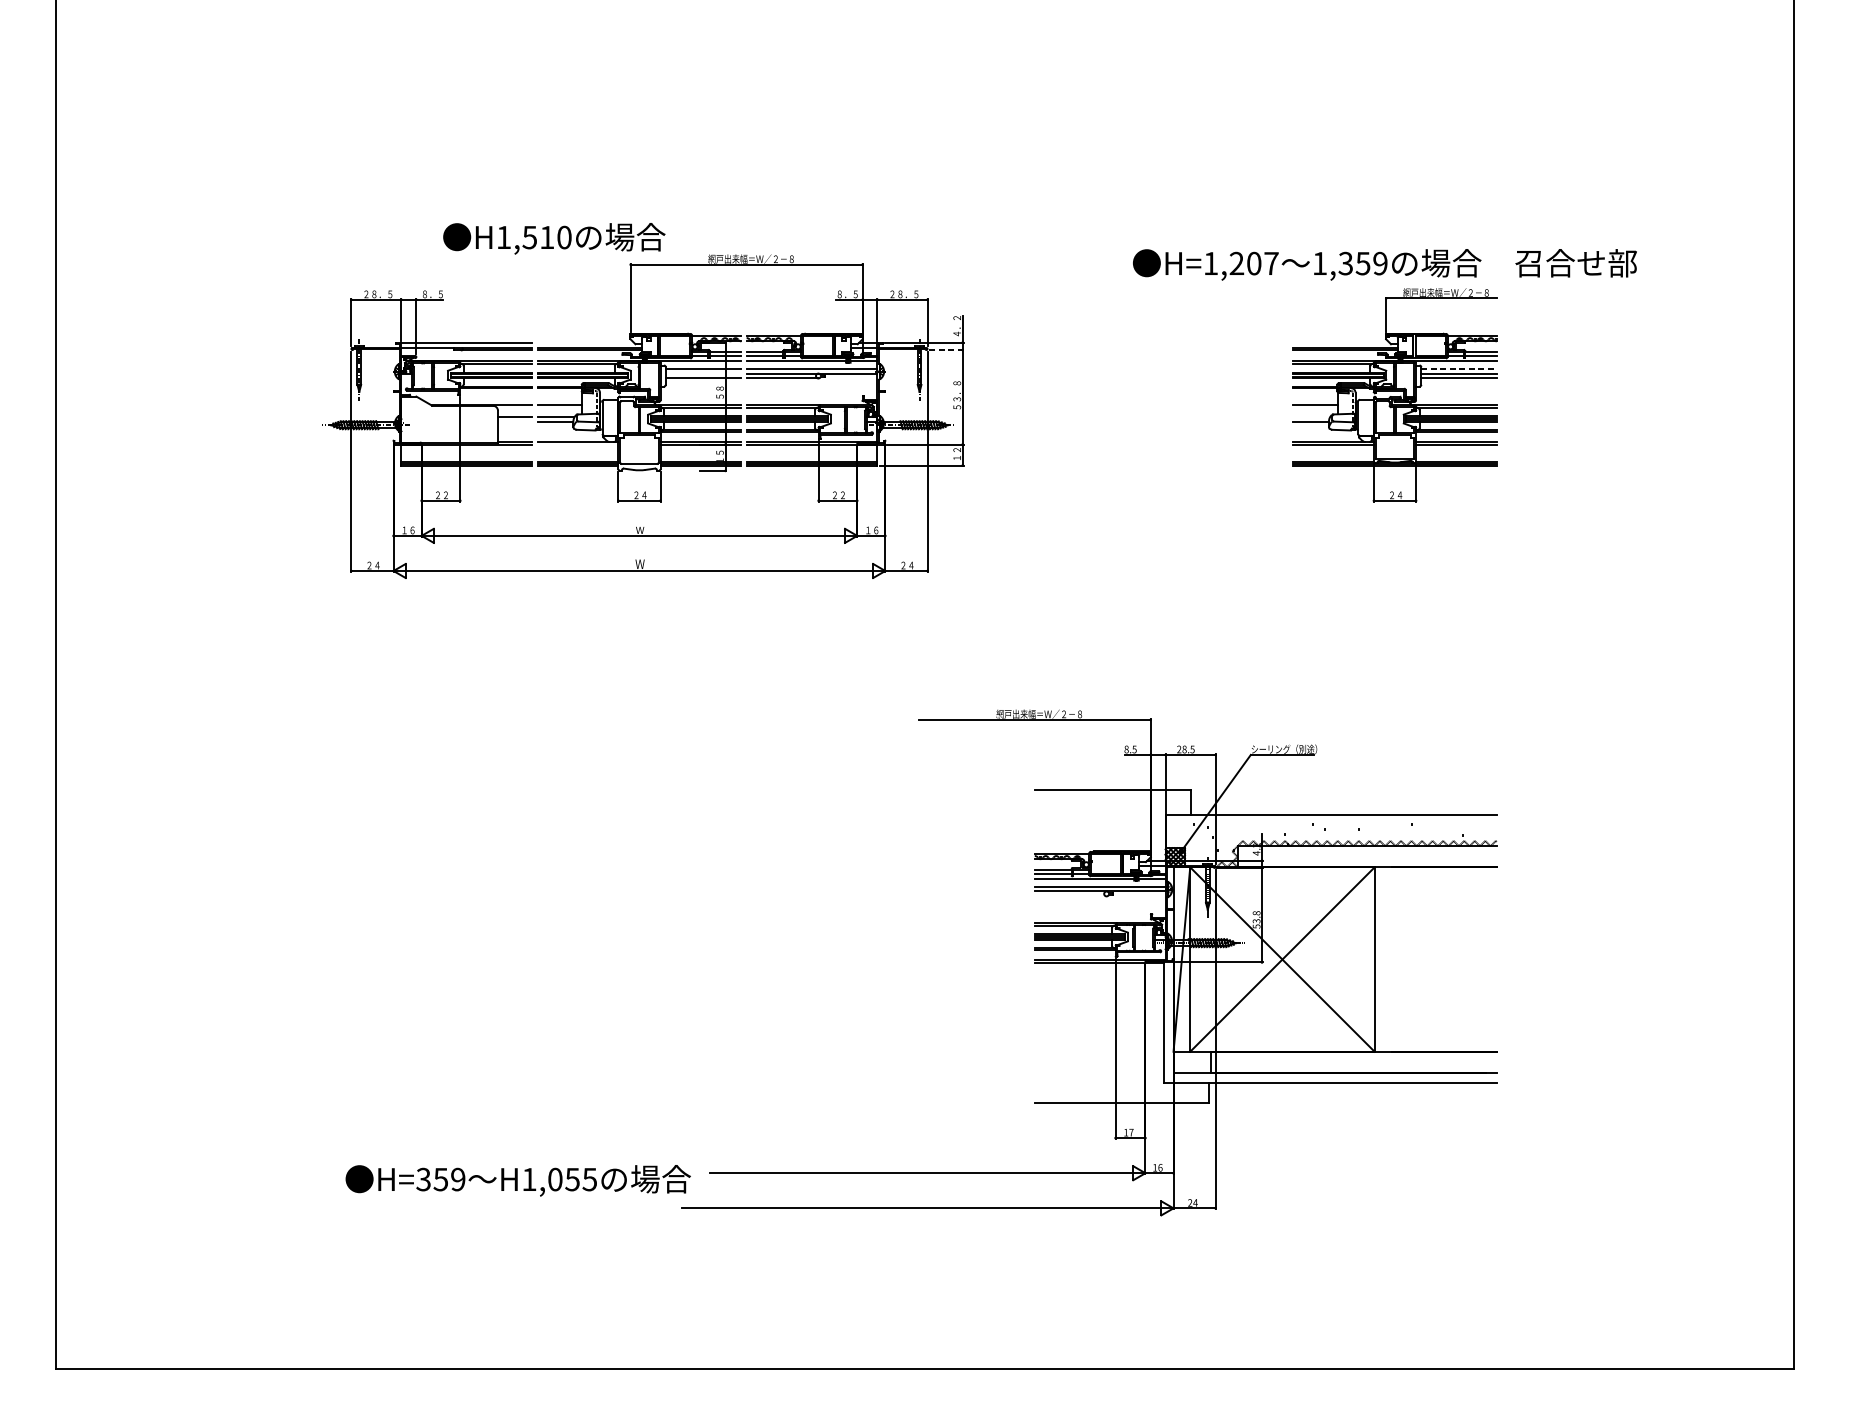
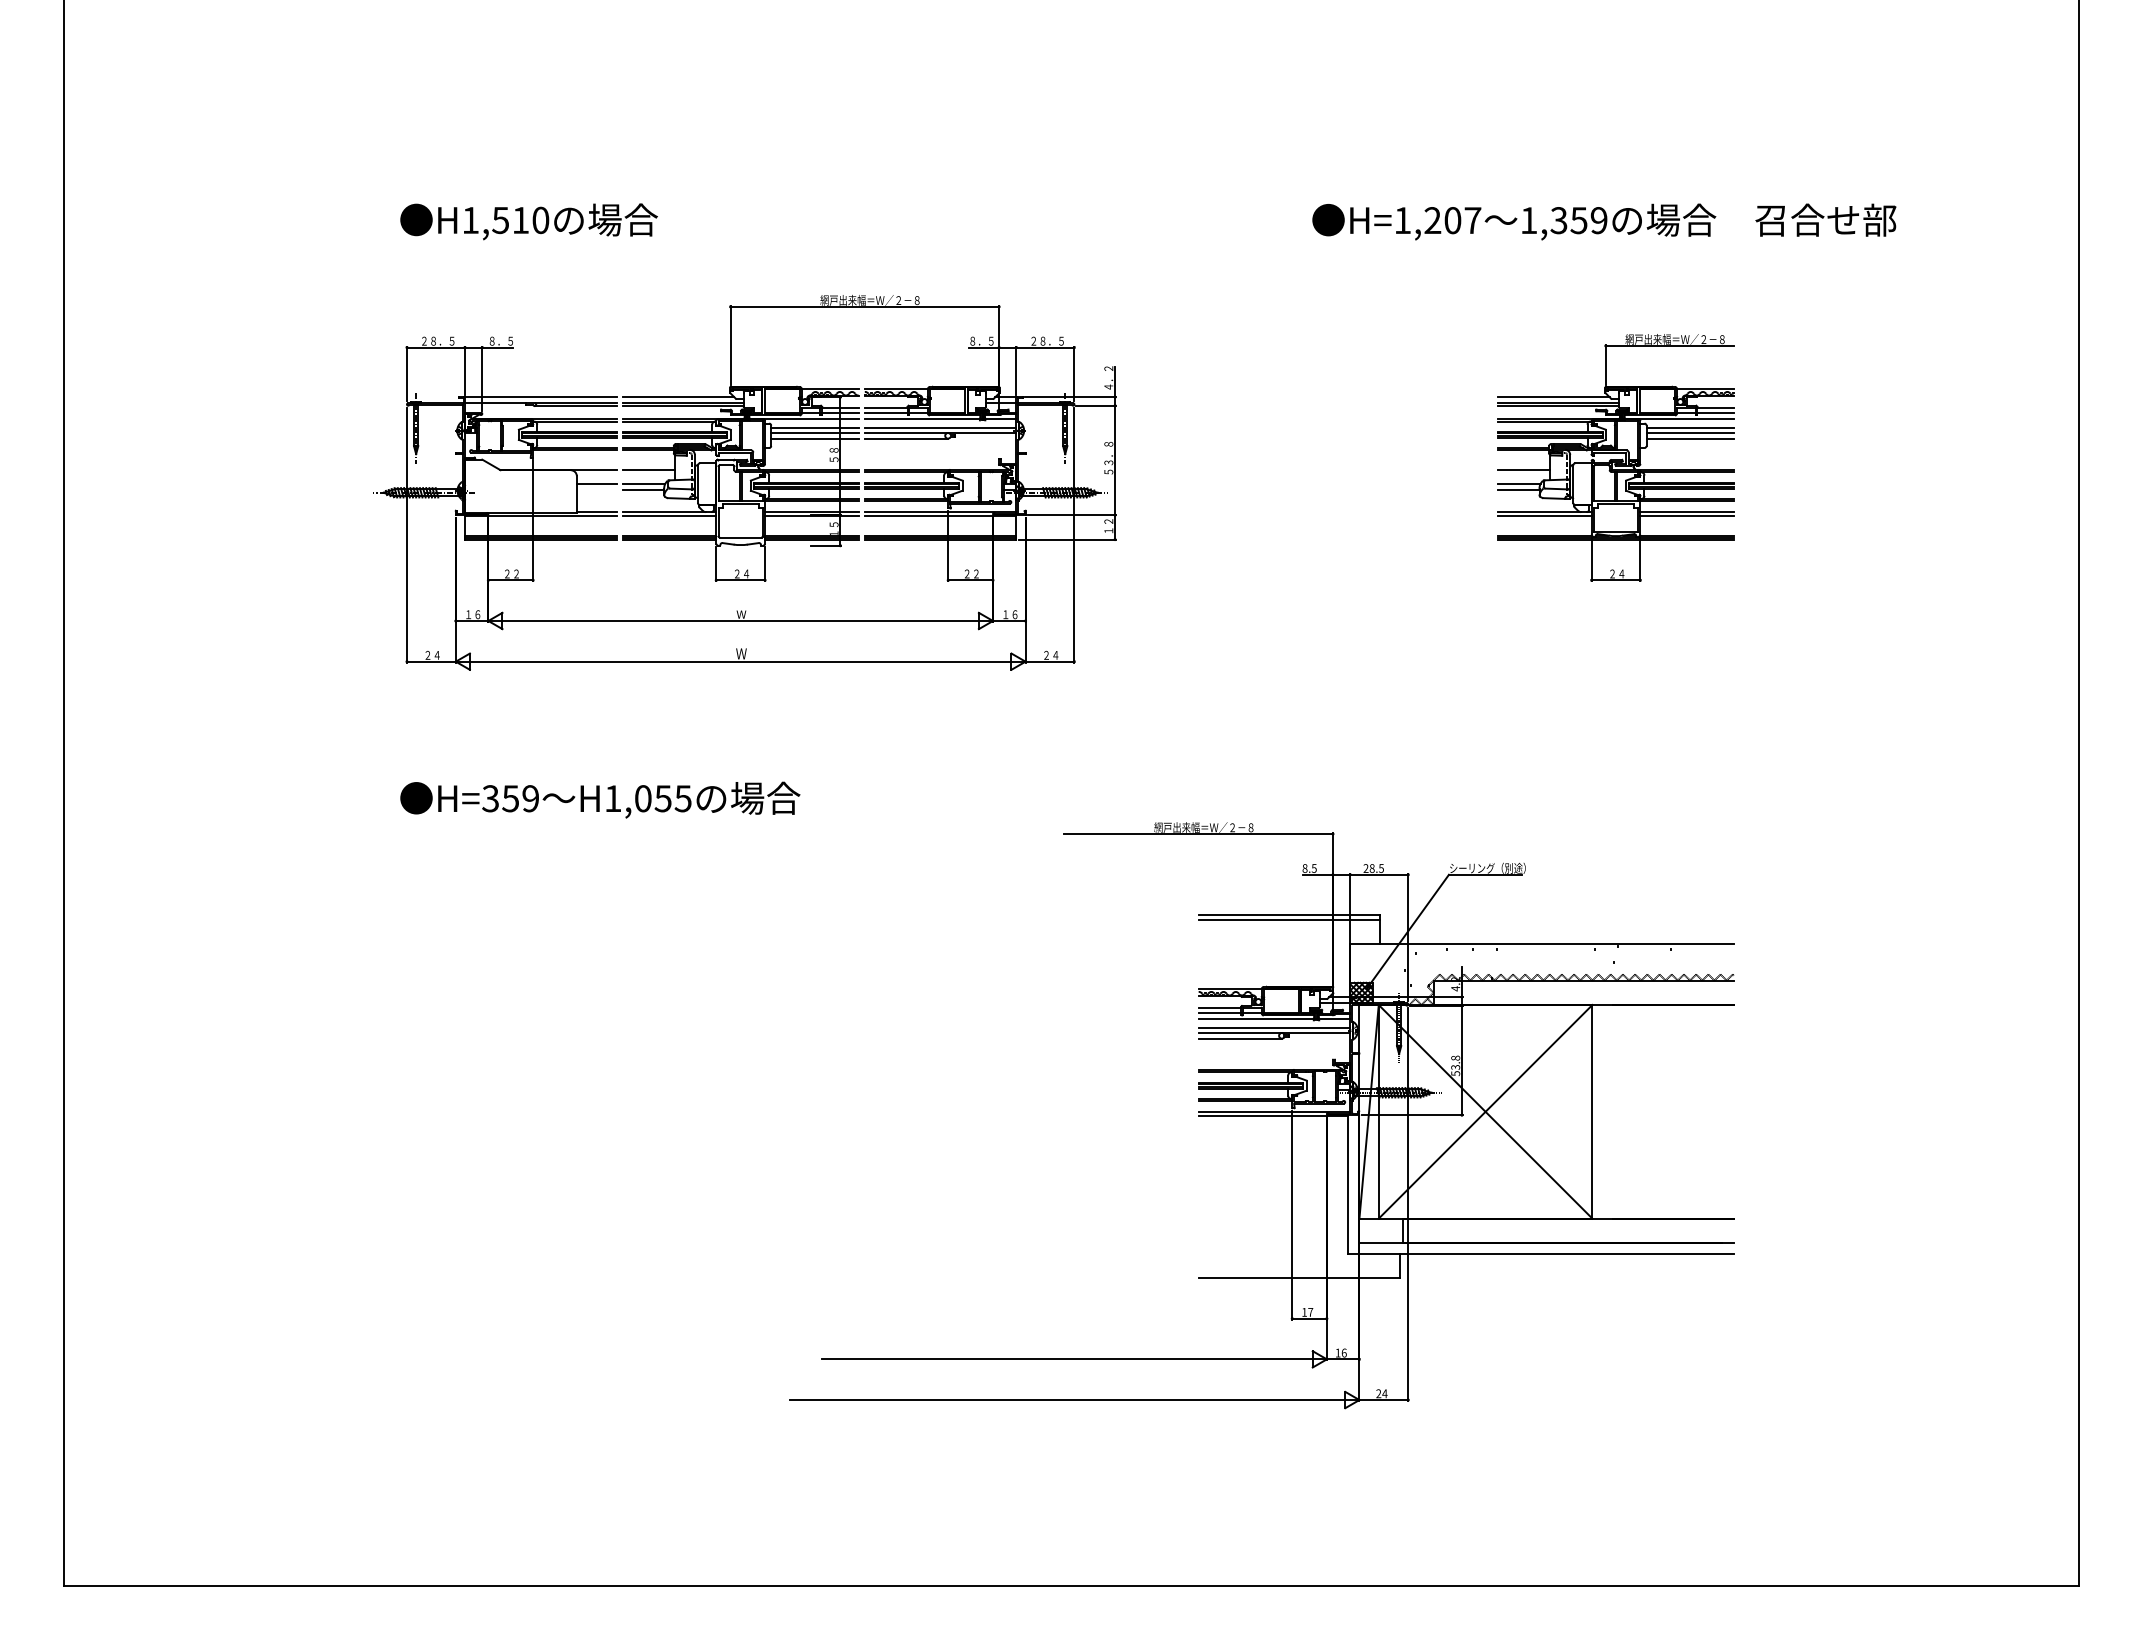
text: (553, 238) -> (528, 221), moved
text: (1385, 264) -> (1604, 221), moved
line: (585, 342) -> (678, 397), added
line: (1341, 342) -> (1553, 397), added
line: (946, 349) -> (1096, 405), dashed -> solid
line: (1459, 368) -> (1690, 427), dashed -> solid
line: (703, 373) -> (814, 432), added
line: (1310, 417) -> (1518, 483), added
line: (577, 445) -> (669, 516), added
line: (1112, 793) -> (1288, 919), added
line: (1070, 896) -> (1239, 1038), added
text: (518, 1180) -> (600, 799), moved

